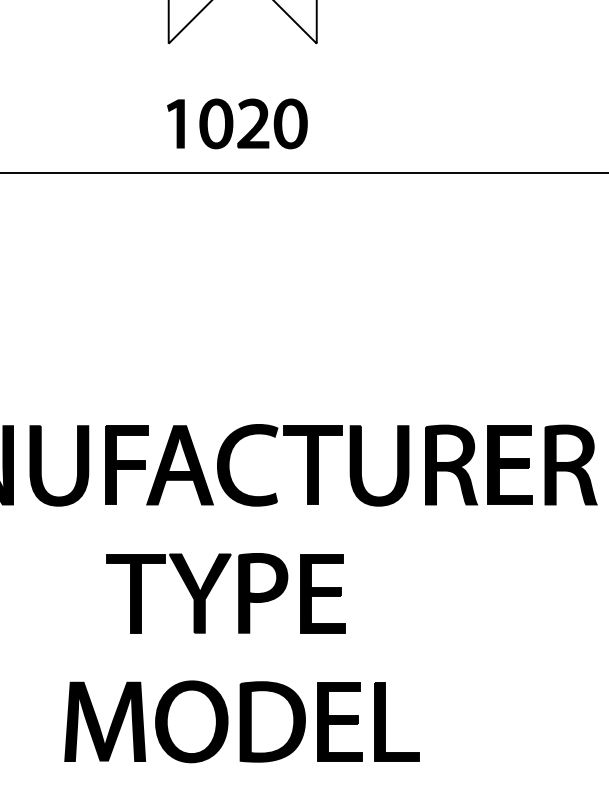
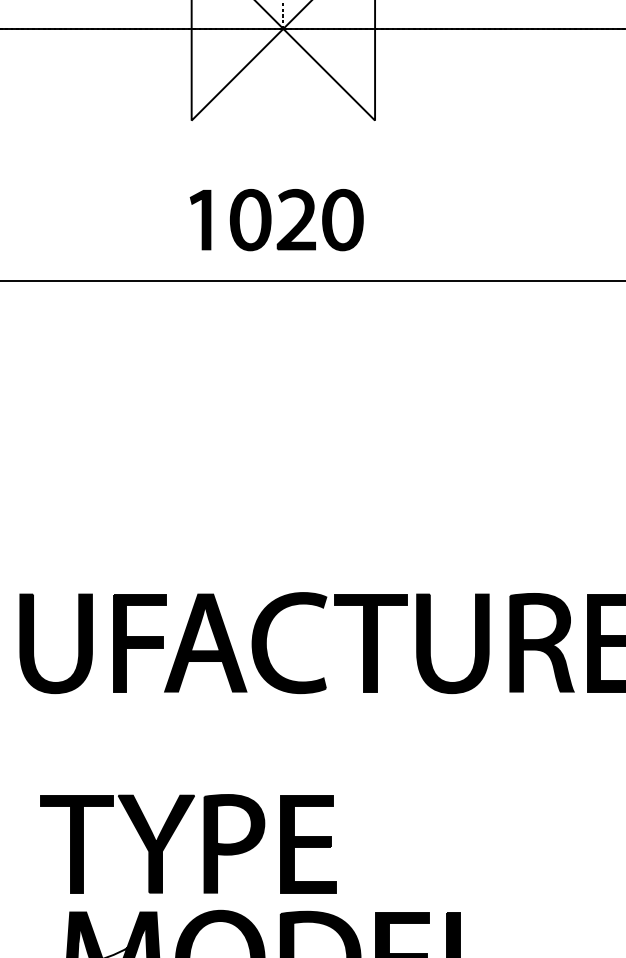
part: (238, 593) -> (203, 844), moved

